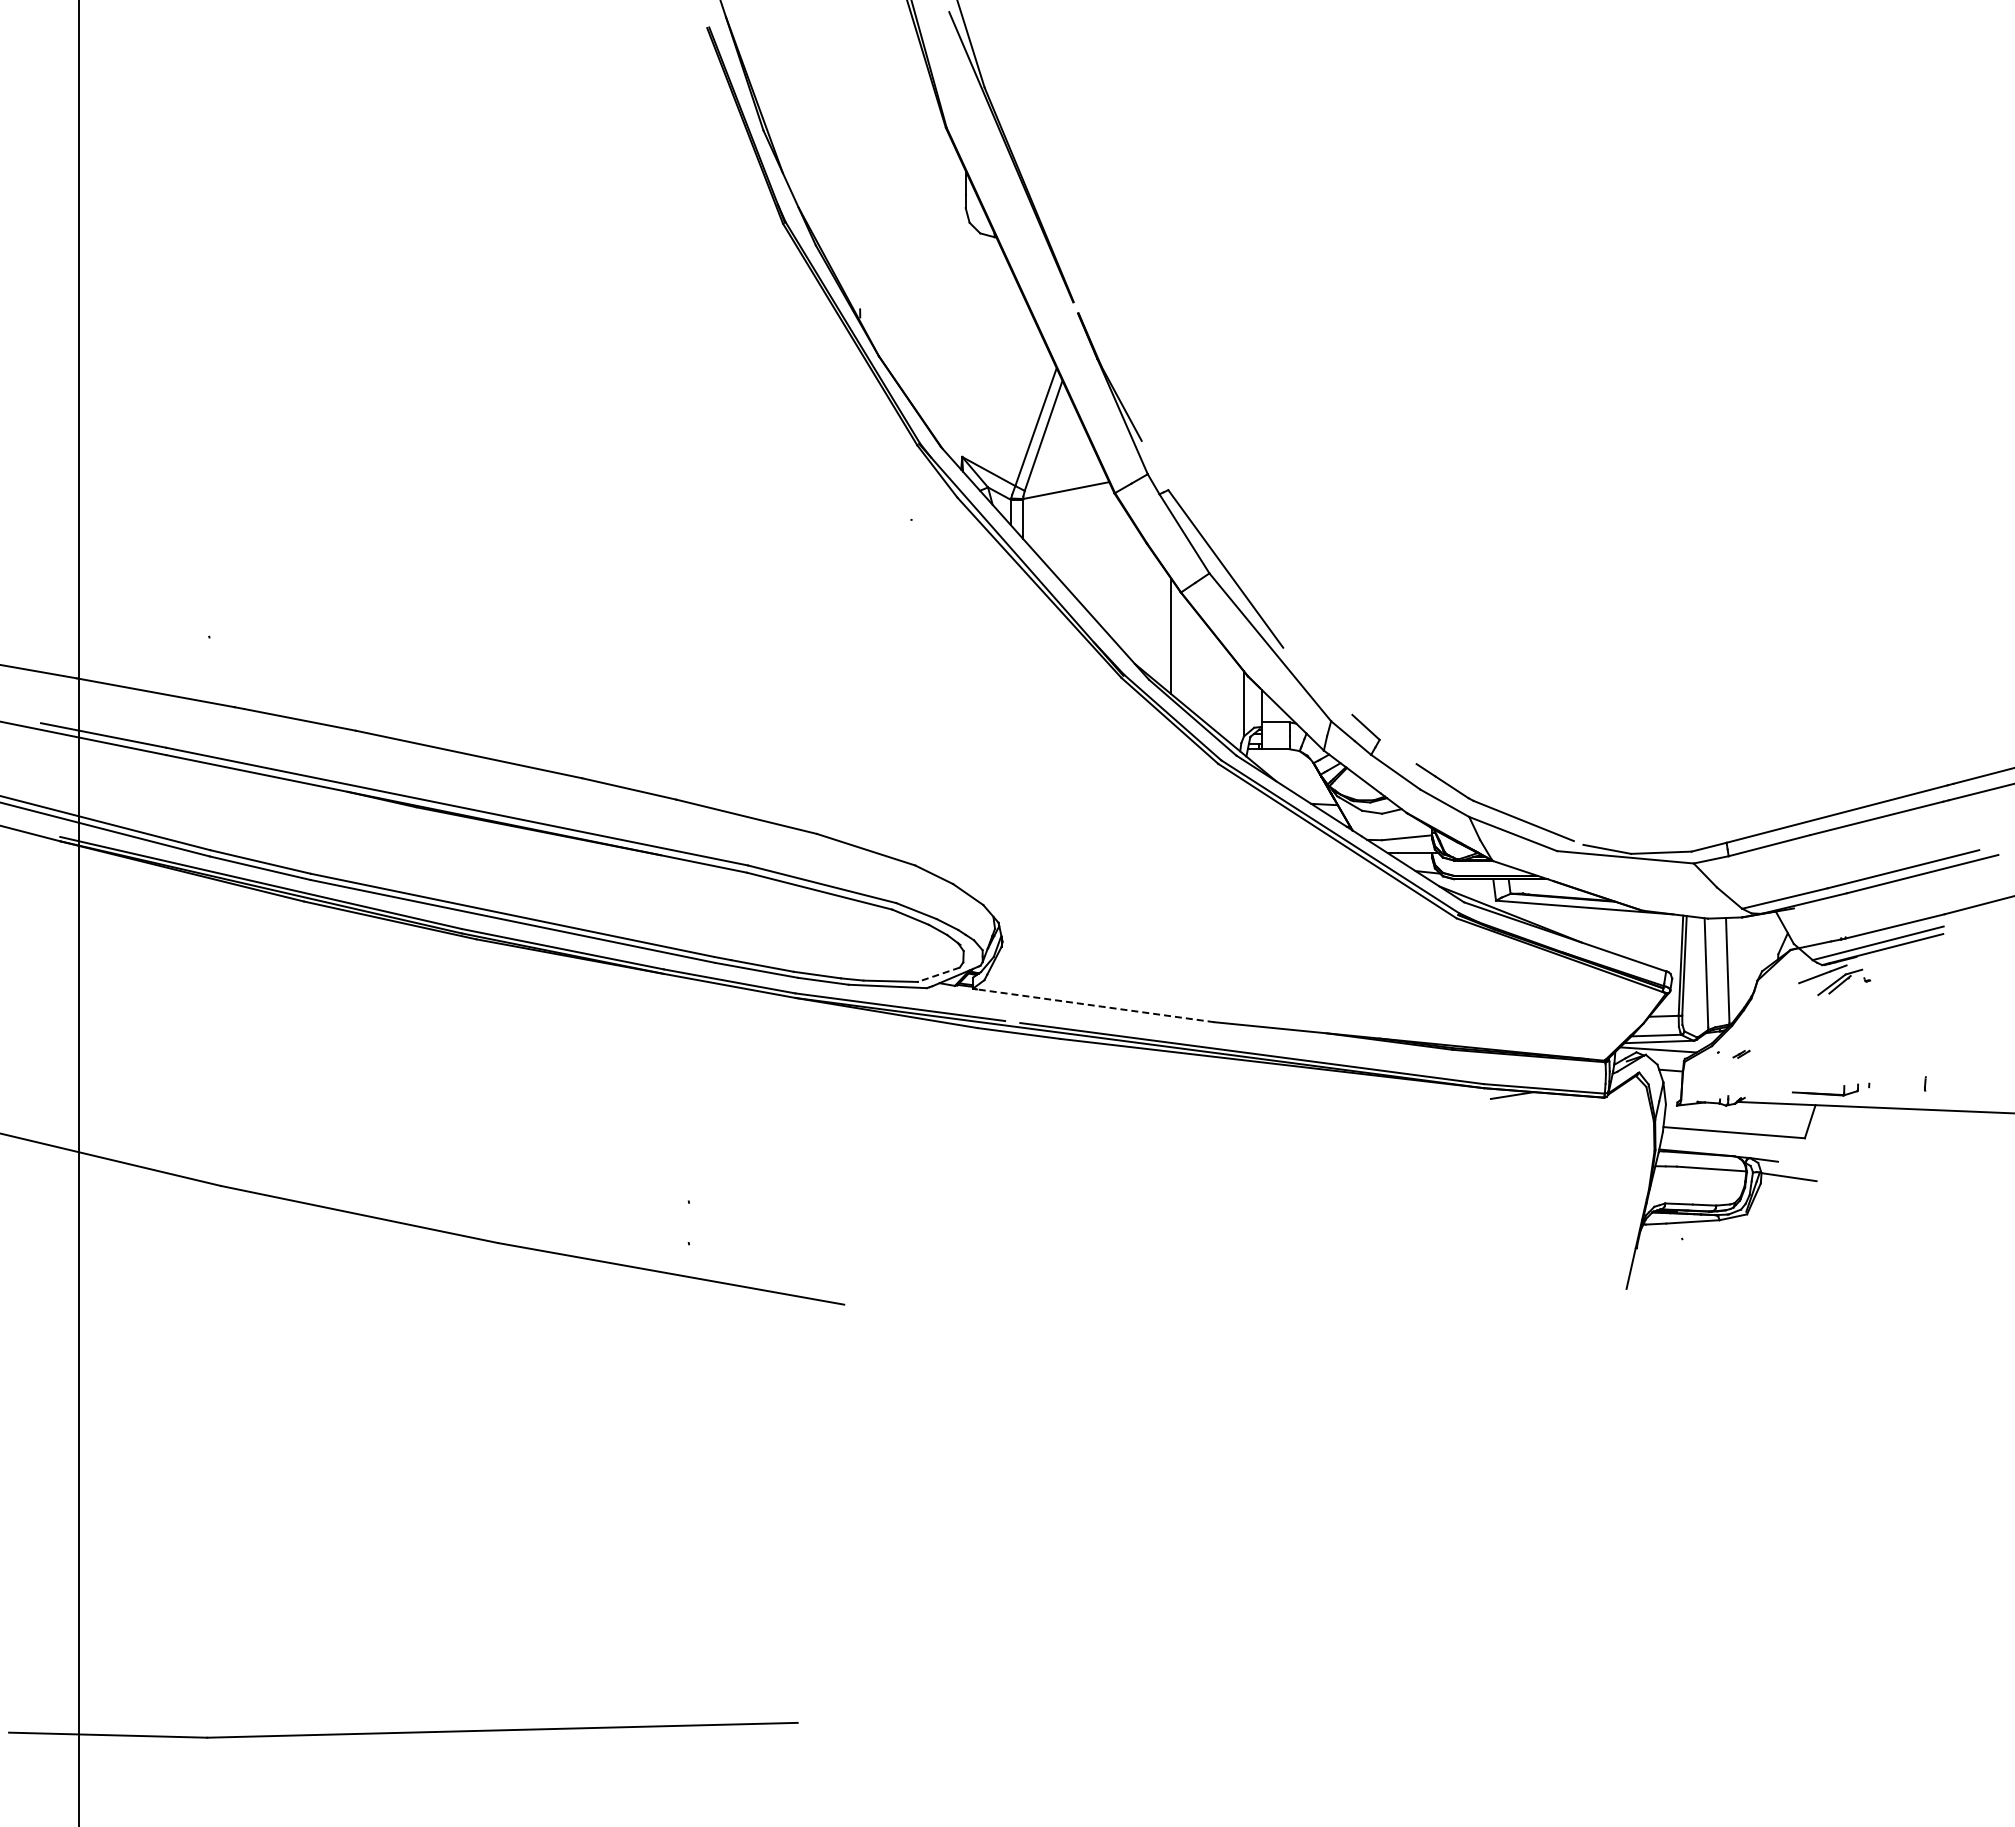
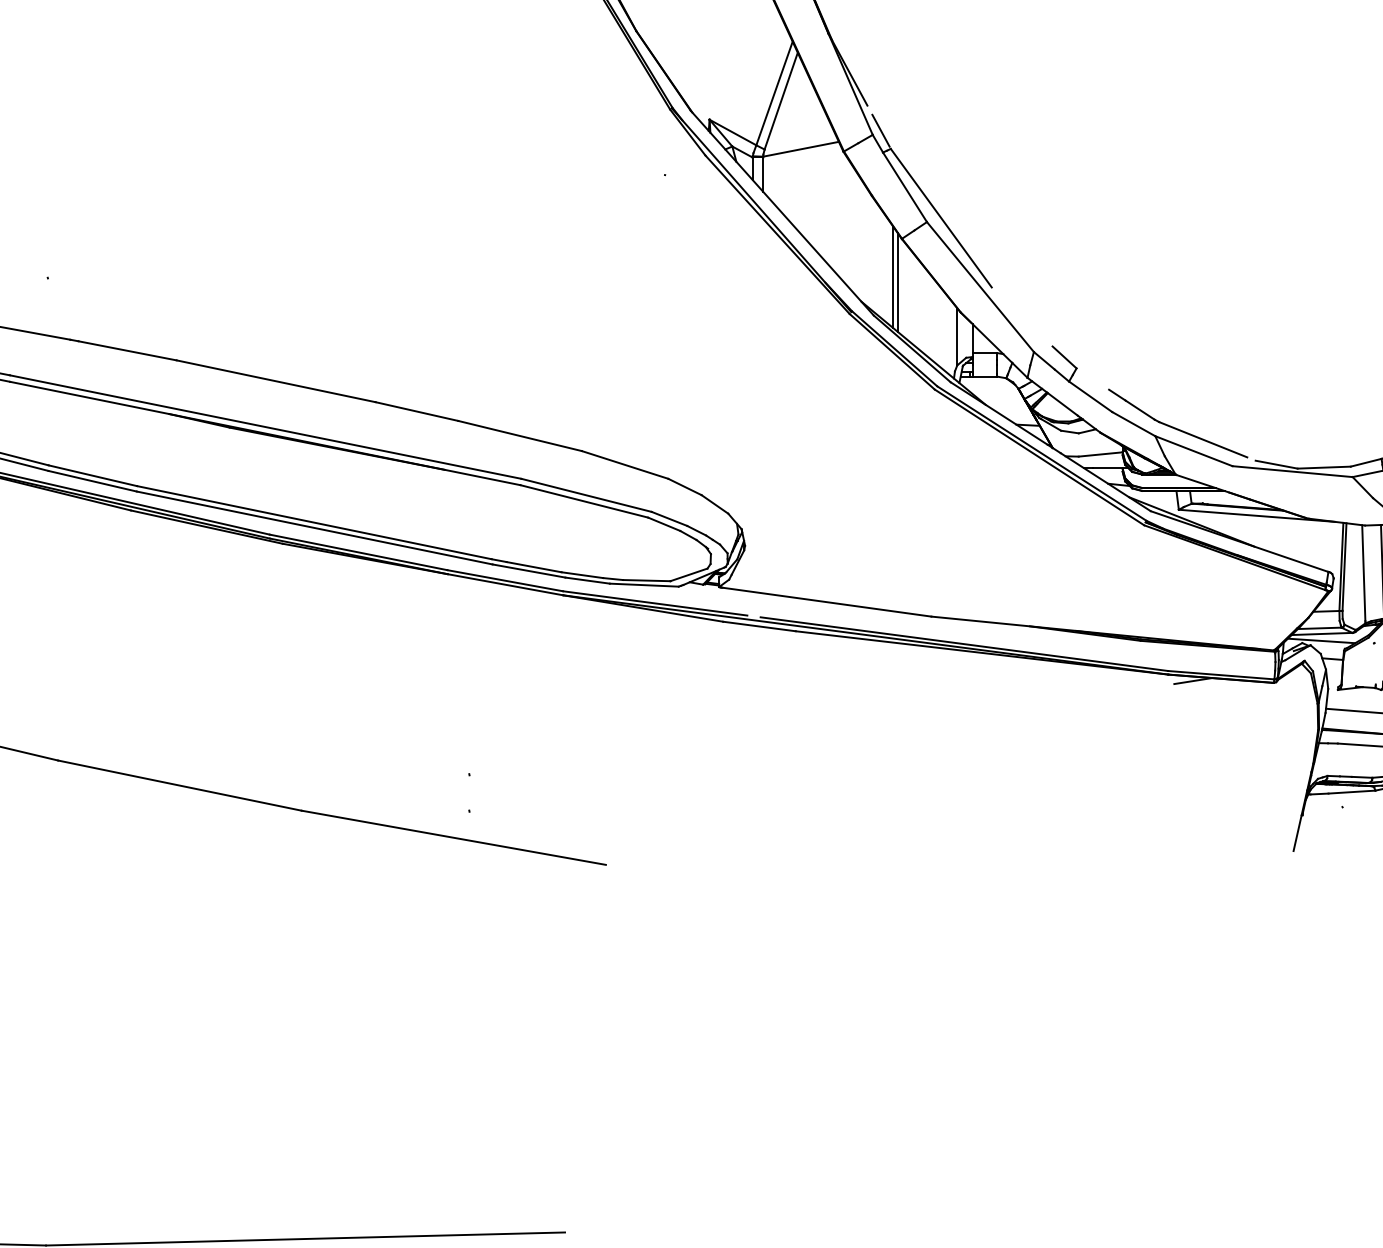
line: (1156, 469) -> (880, 130), added
line: (1176, 641) -> (897, 281), added
line: (938, 974) -> (688, 574), dashed -> solid
line: (1095, 1005) -> (826, 601), dashed -> solid

